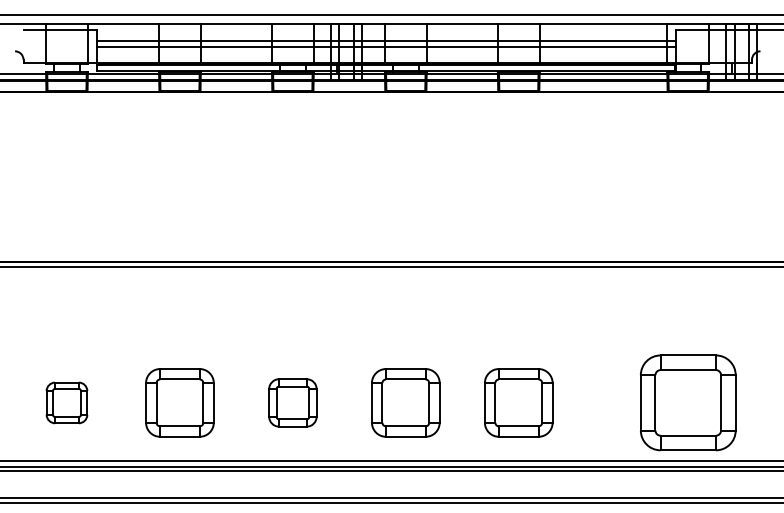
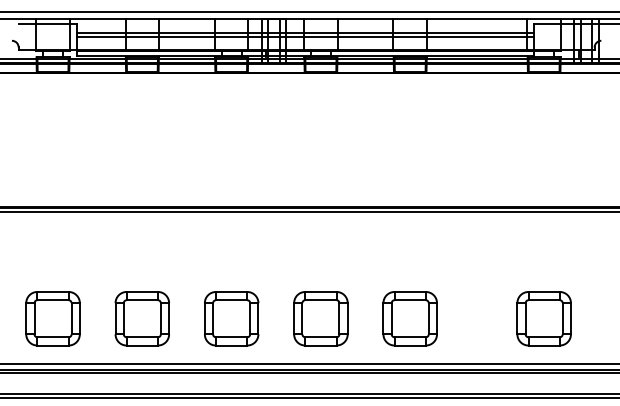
part: (66, 402) -> (52, 318), size x1.67
part: (292, 402) -> (231, 318), size x1.43
part: (687, 402) -> (543, 318), size x0.71

